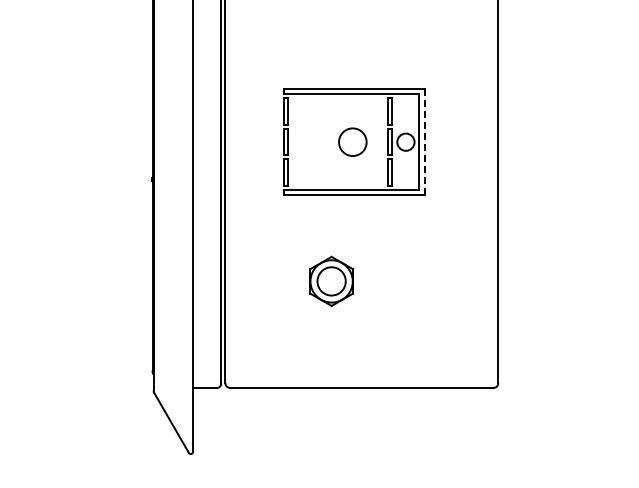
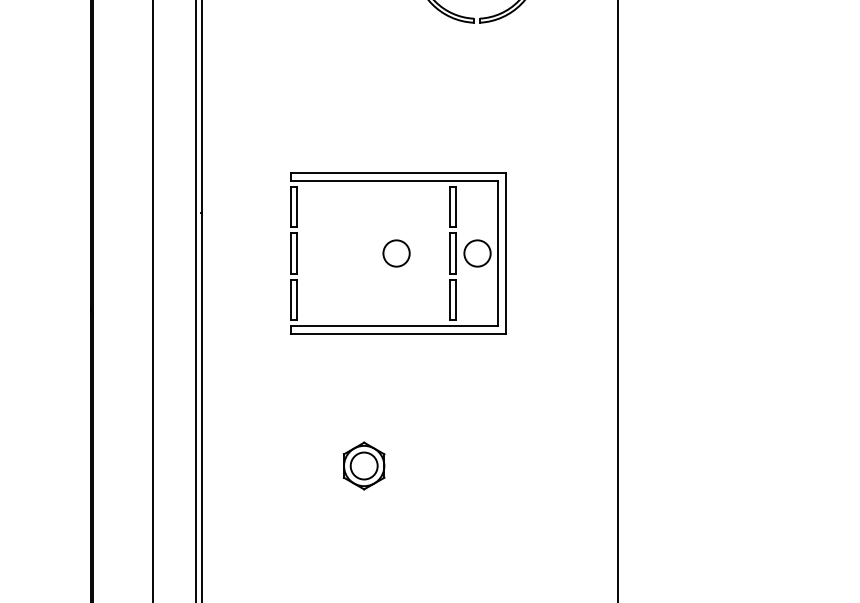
circle: (352, 141) -> (396, 252), size x0.62
line: (424, 142) -> (505, 253), dashed -> solid
part: (331, 281) -> (364, 465), size x0.62

